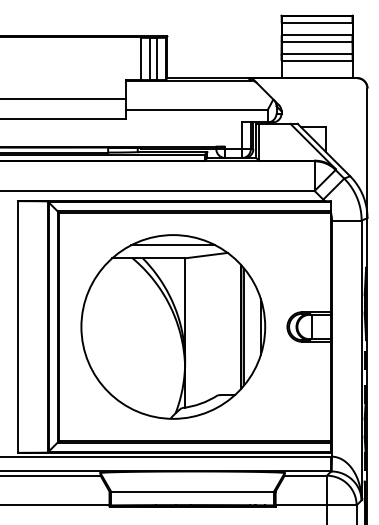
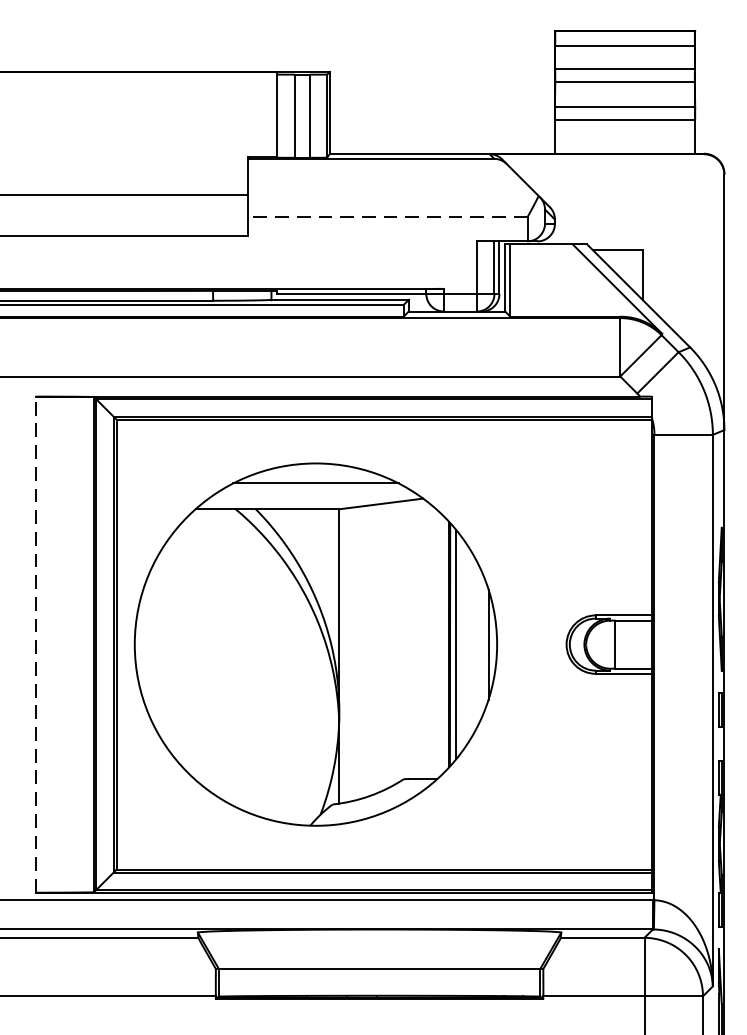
line: (196, 110) -> (387, 217), solid -> dashed
part: (173, 326) -> (316, 643), moved
line: (18, 327) -> (36, 645), solid -> dashed

